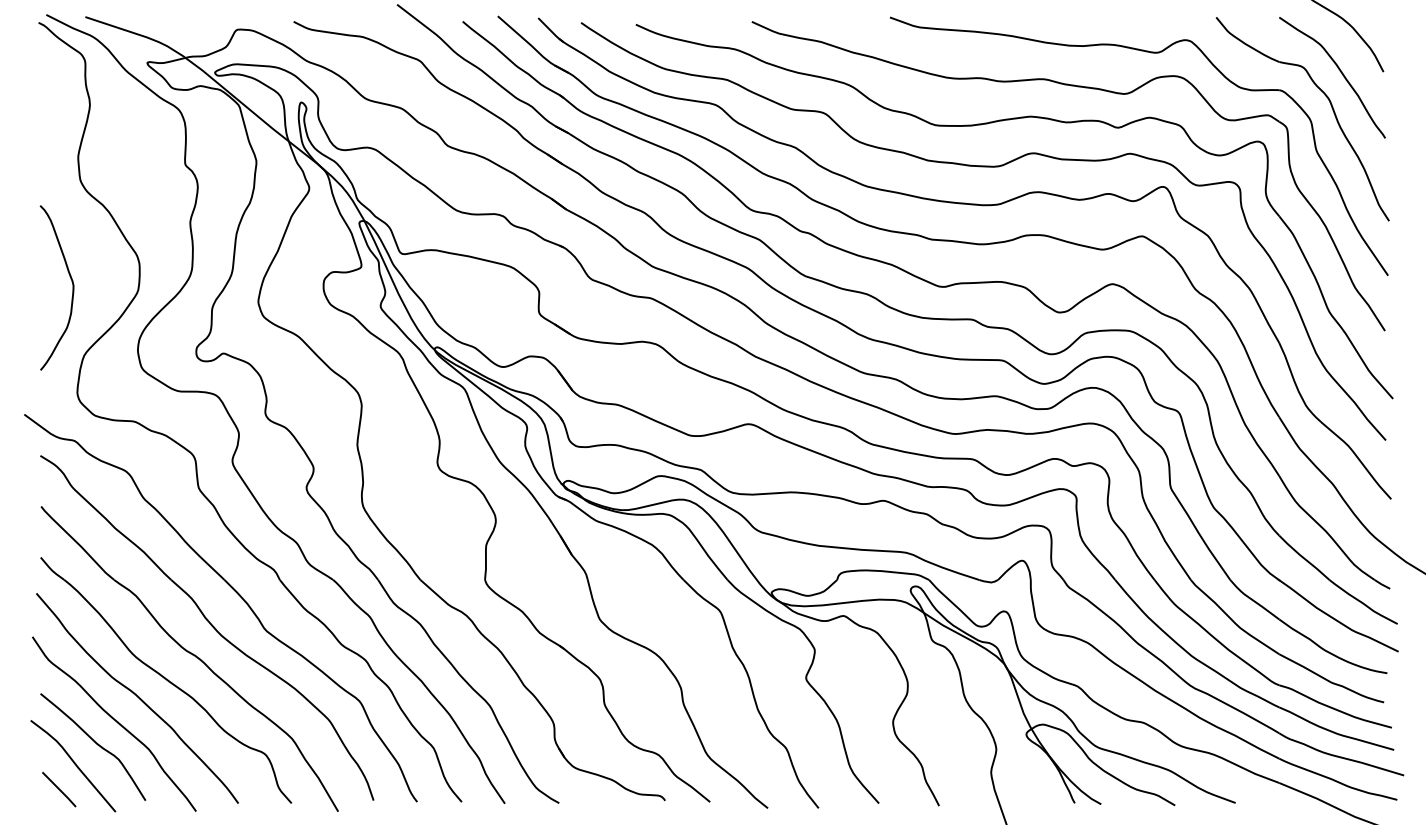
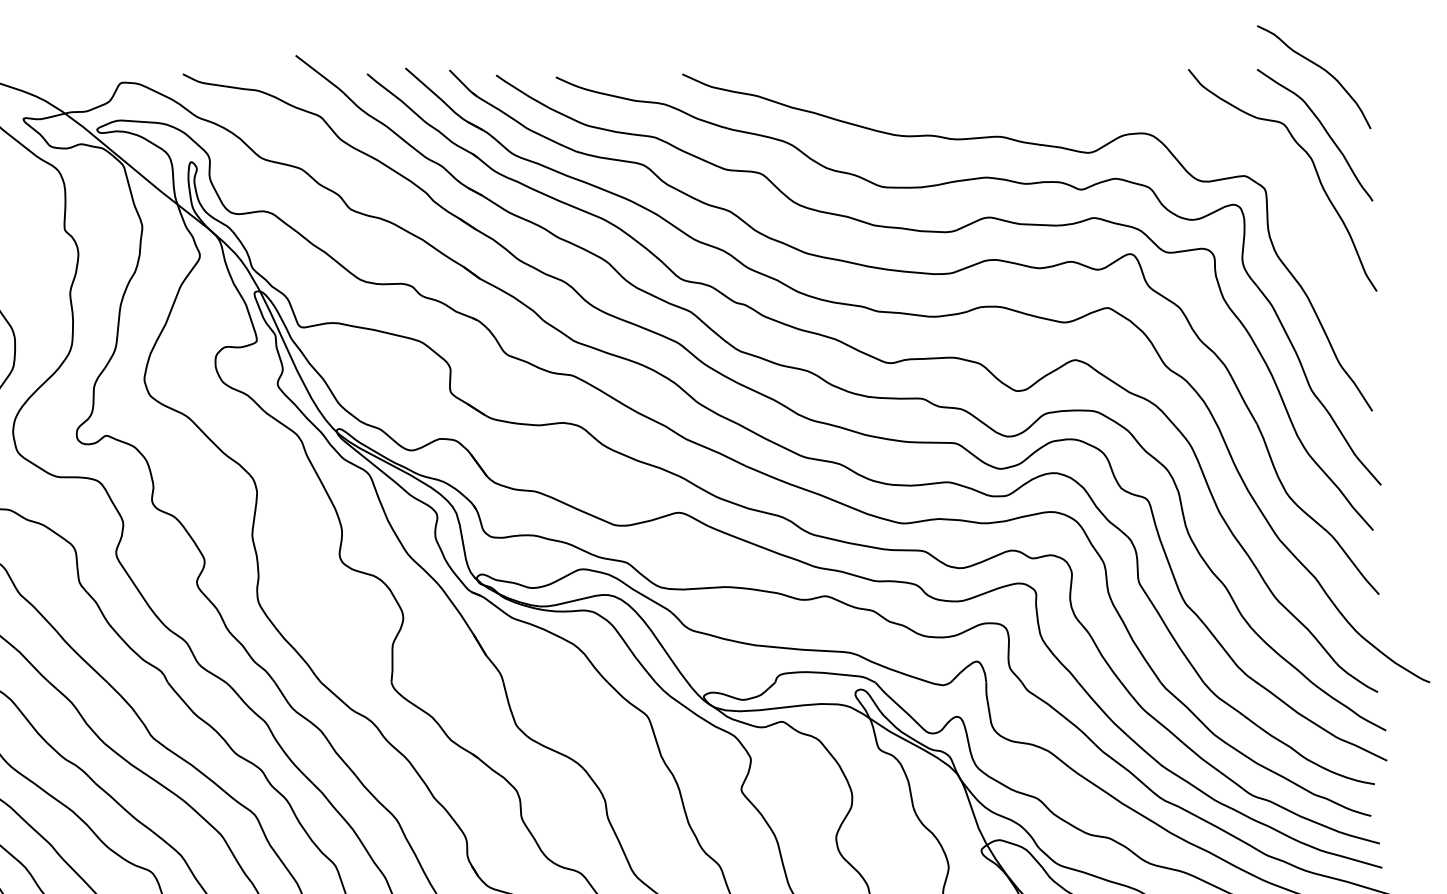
part: (1150, 53) -> (1116, 108), removed

